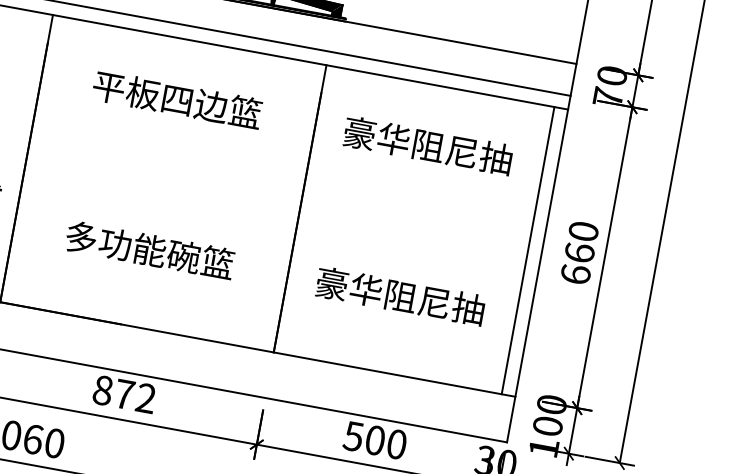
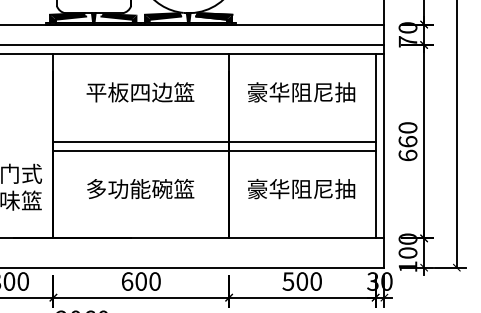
line: (278, 197) -> (214, 141), added
line: (276, 211) -> (214, 150), added
text: (123, 394) -> (140, 281), 872 -> 600

